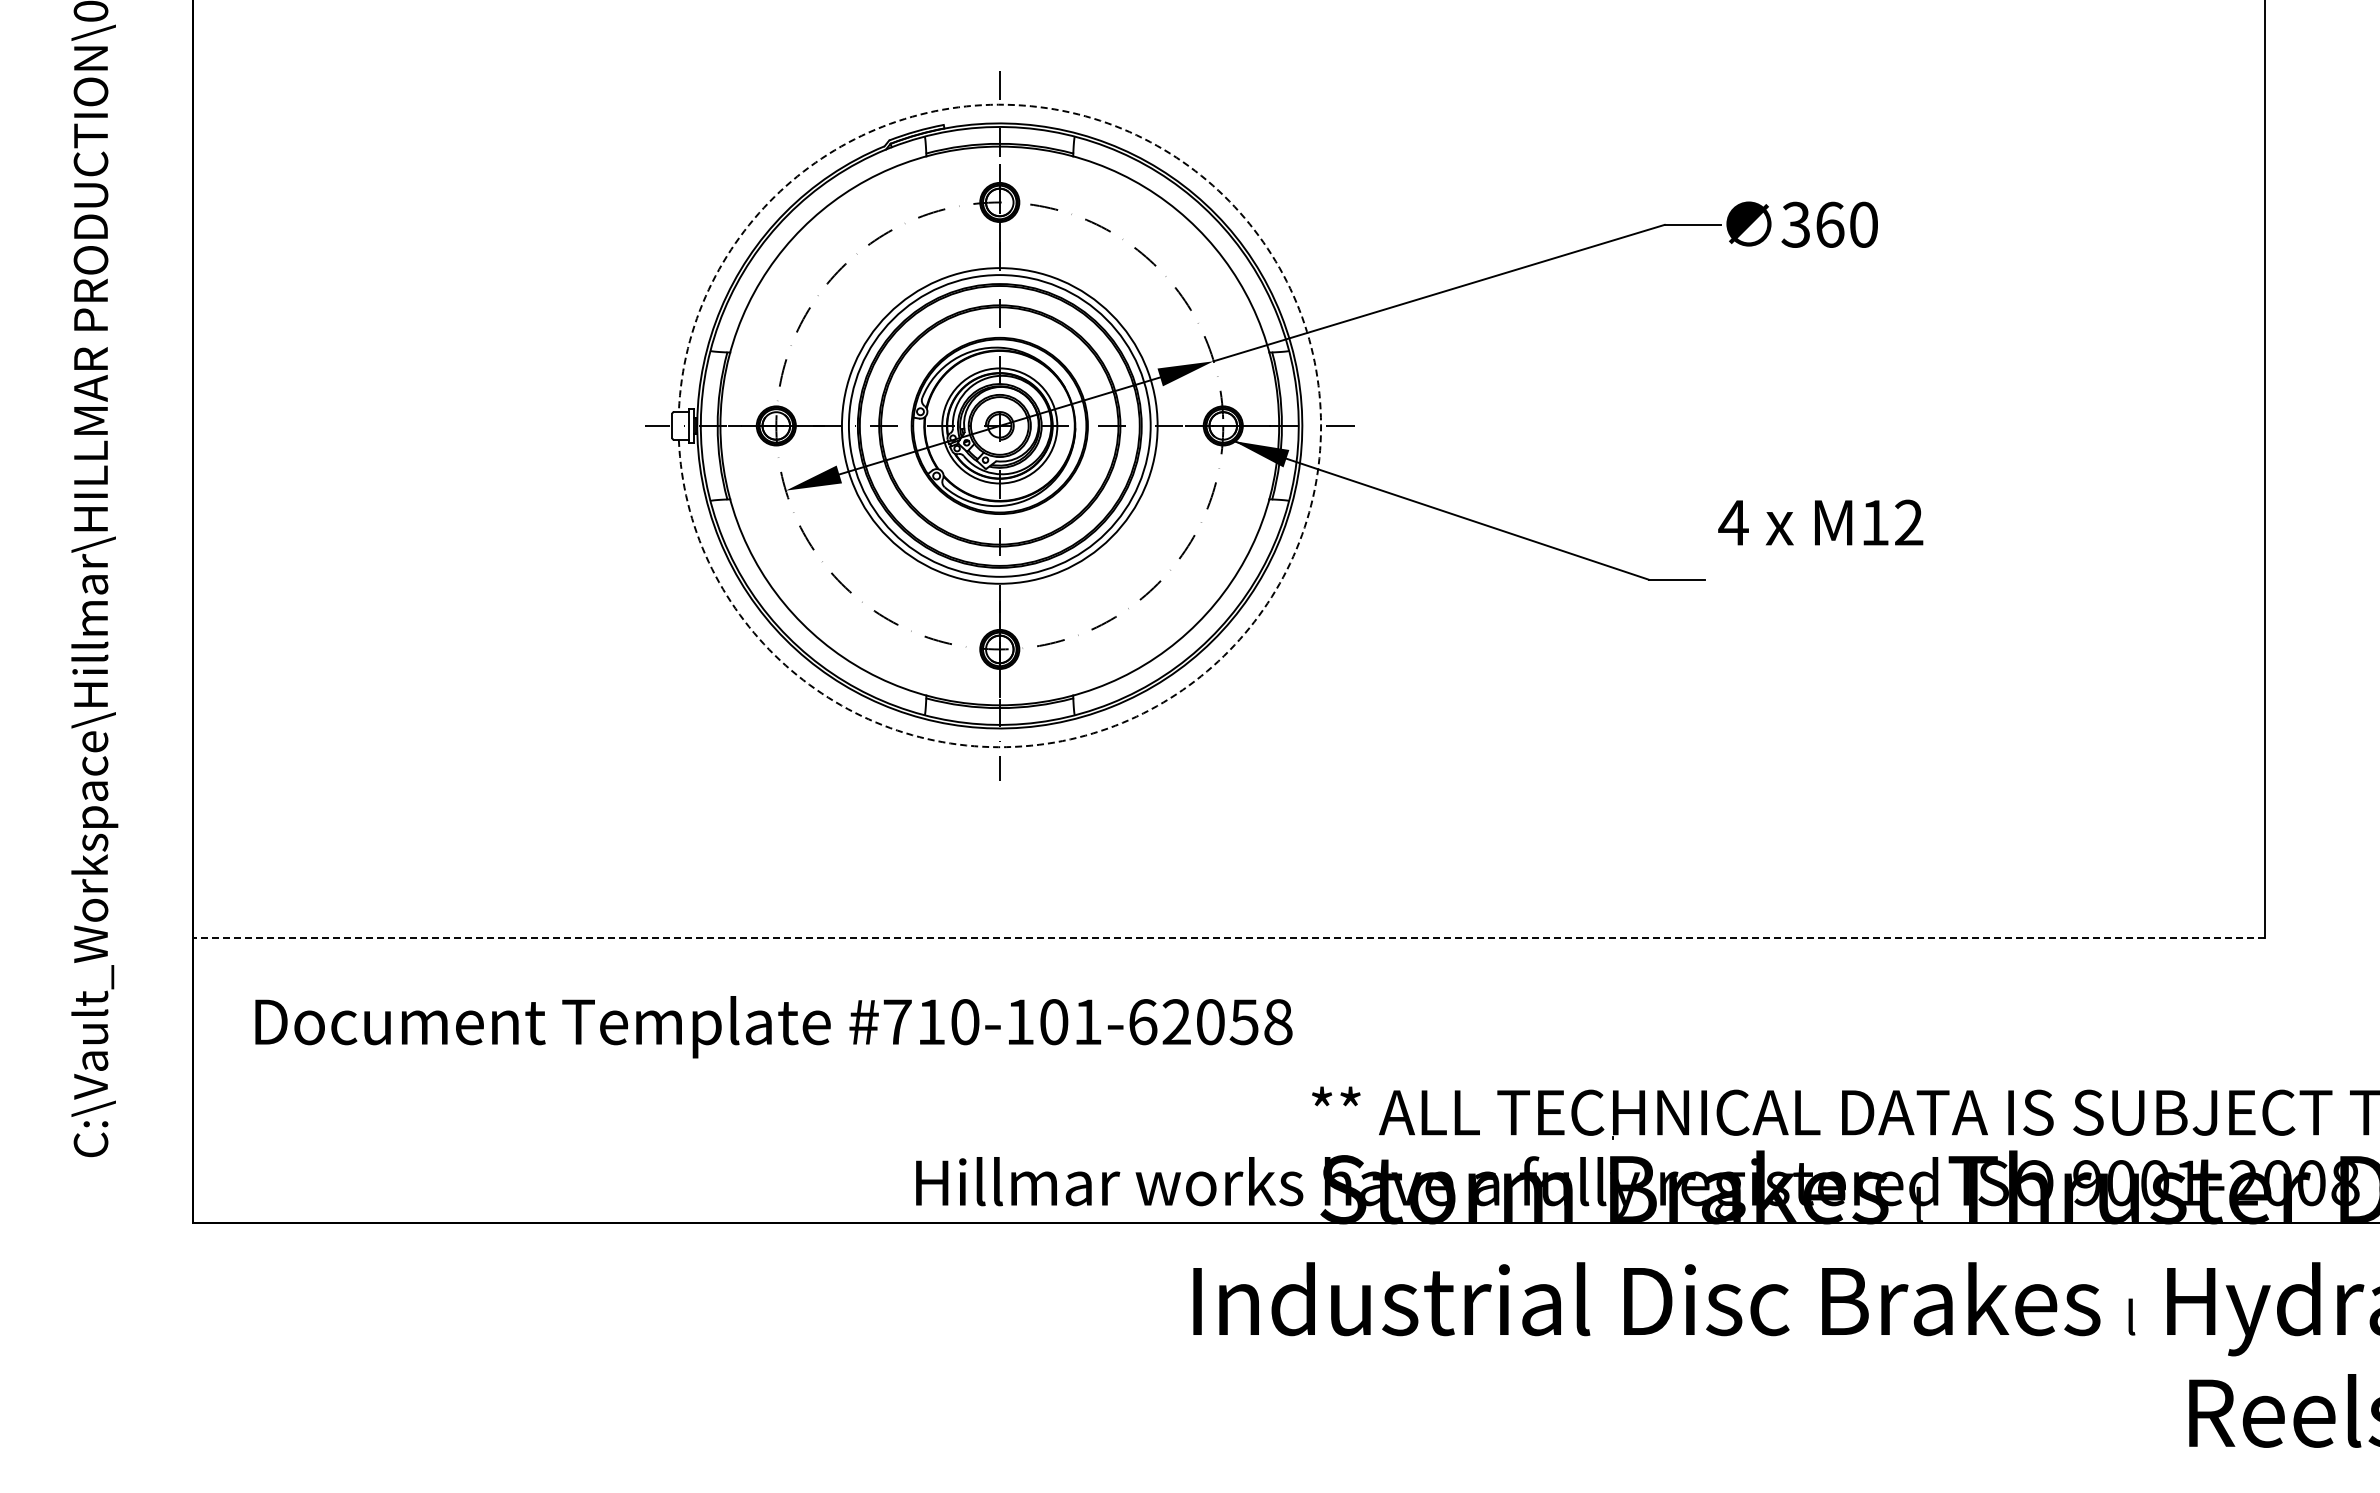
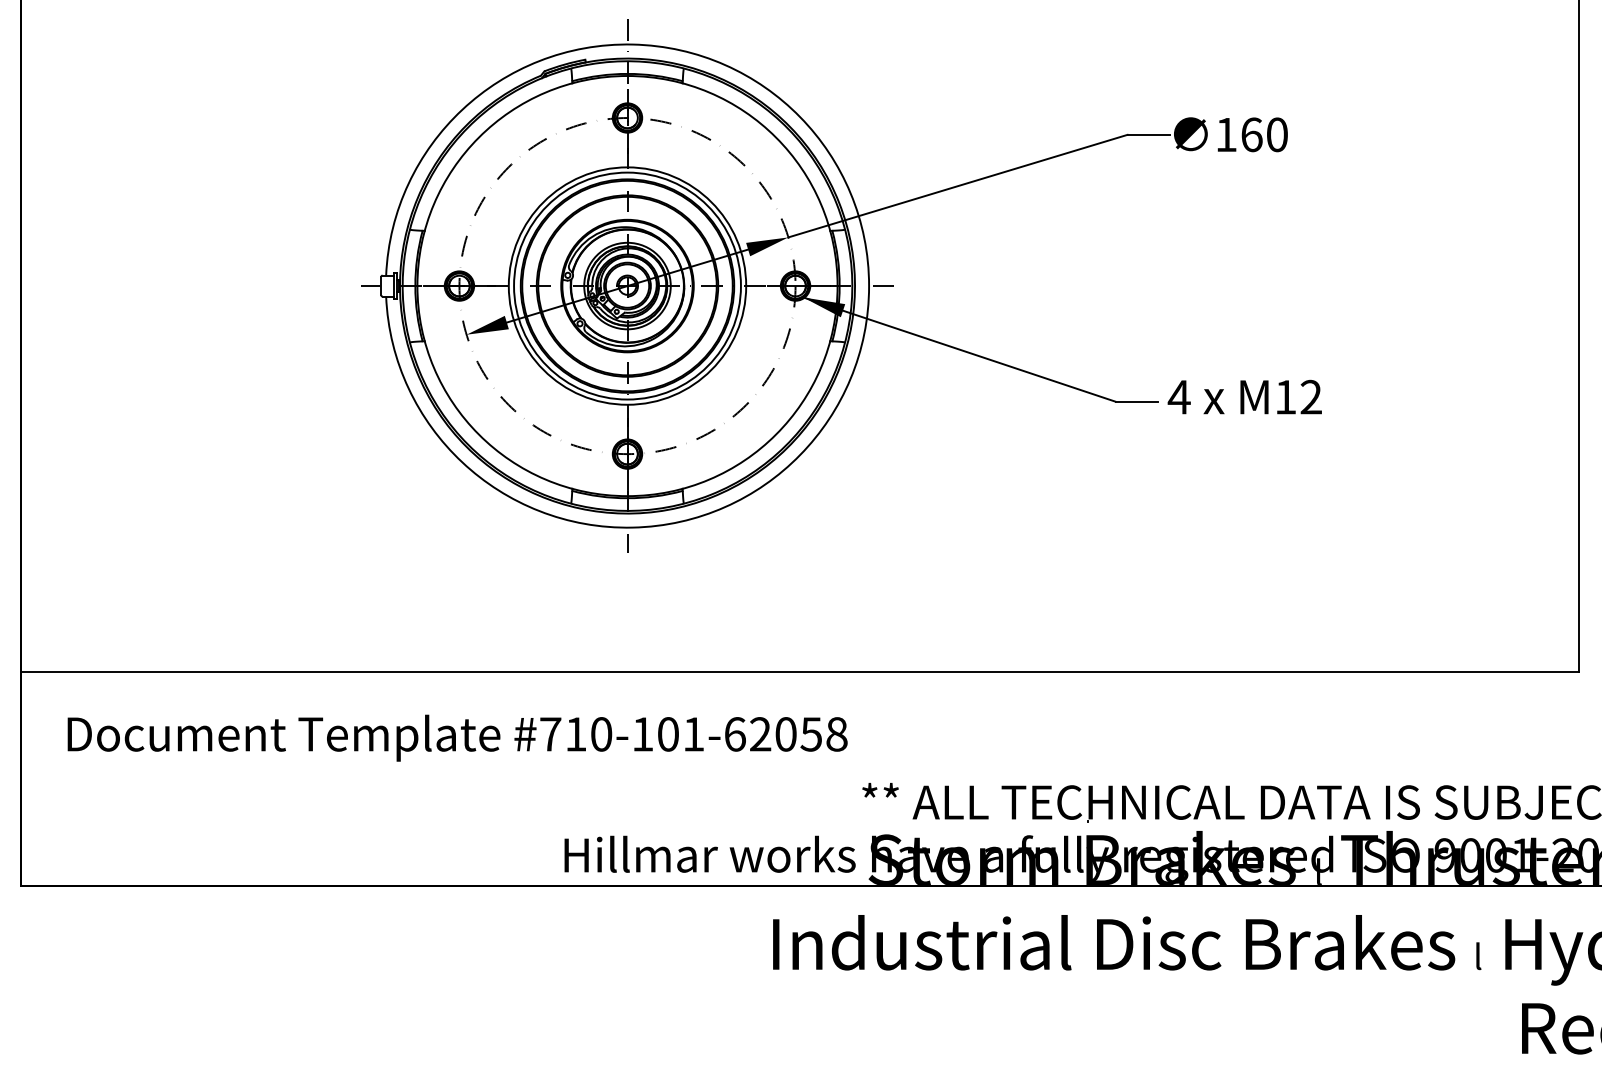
text: (1795, 224) -> (1225, 134), 360 -> 160
arc: (1321, 425) -> (869, 285), dashed -> solid
text: (1820, 522) -> (1244, 397), moved
line: (1229, 938) -> (800, 671), dashed -> solid

